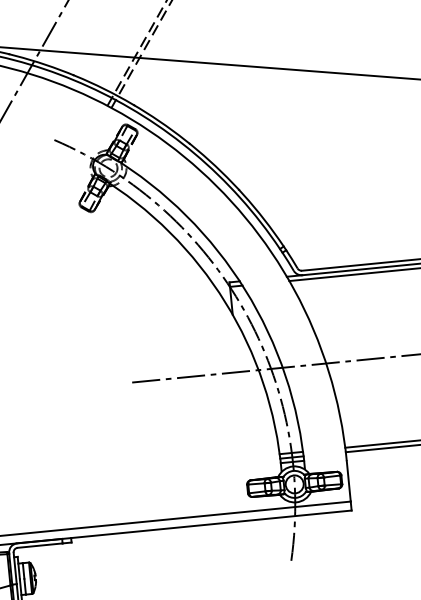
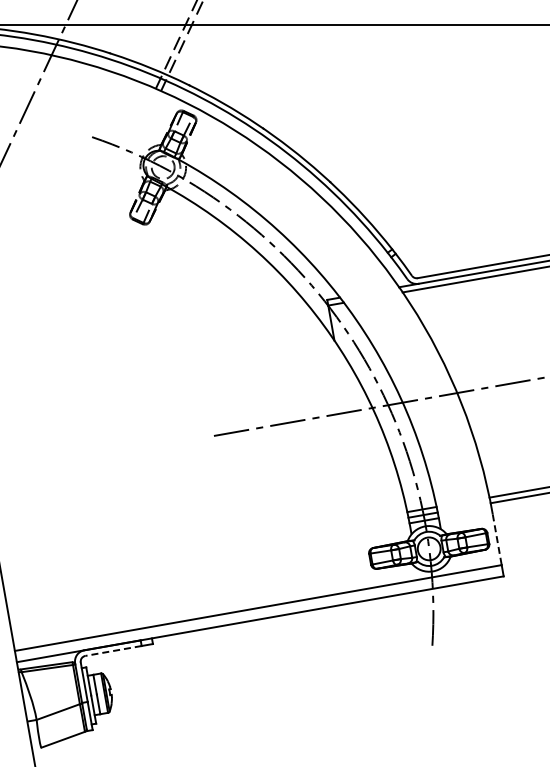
line: (348, 481) -> (497, 539), solid -> dashed
line: (40, 545) -> (113, 650), solid -> dashed

